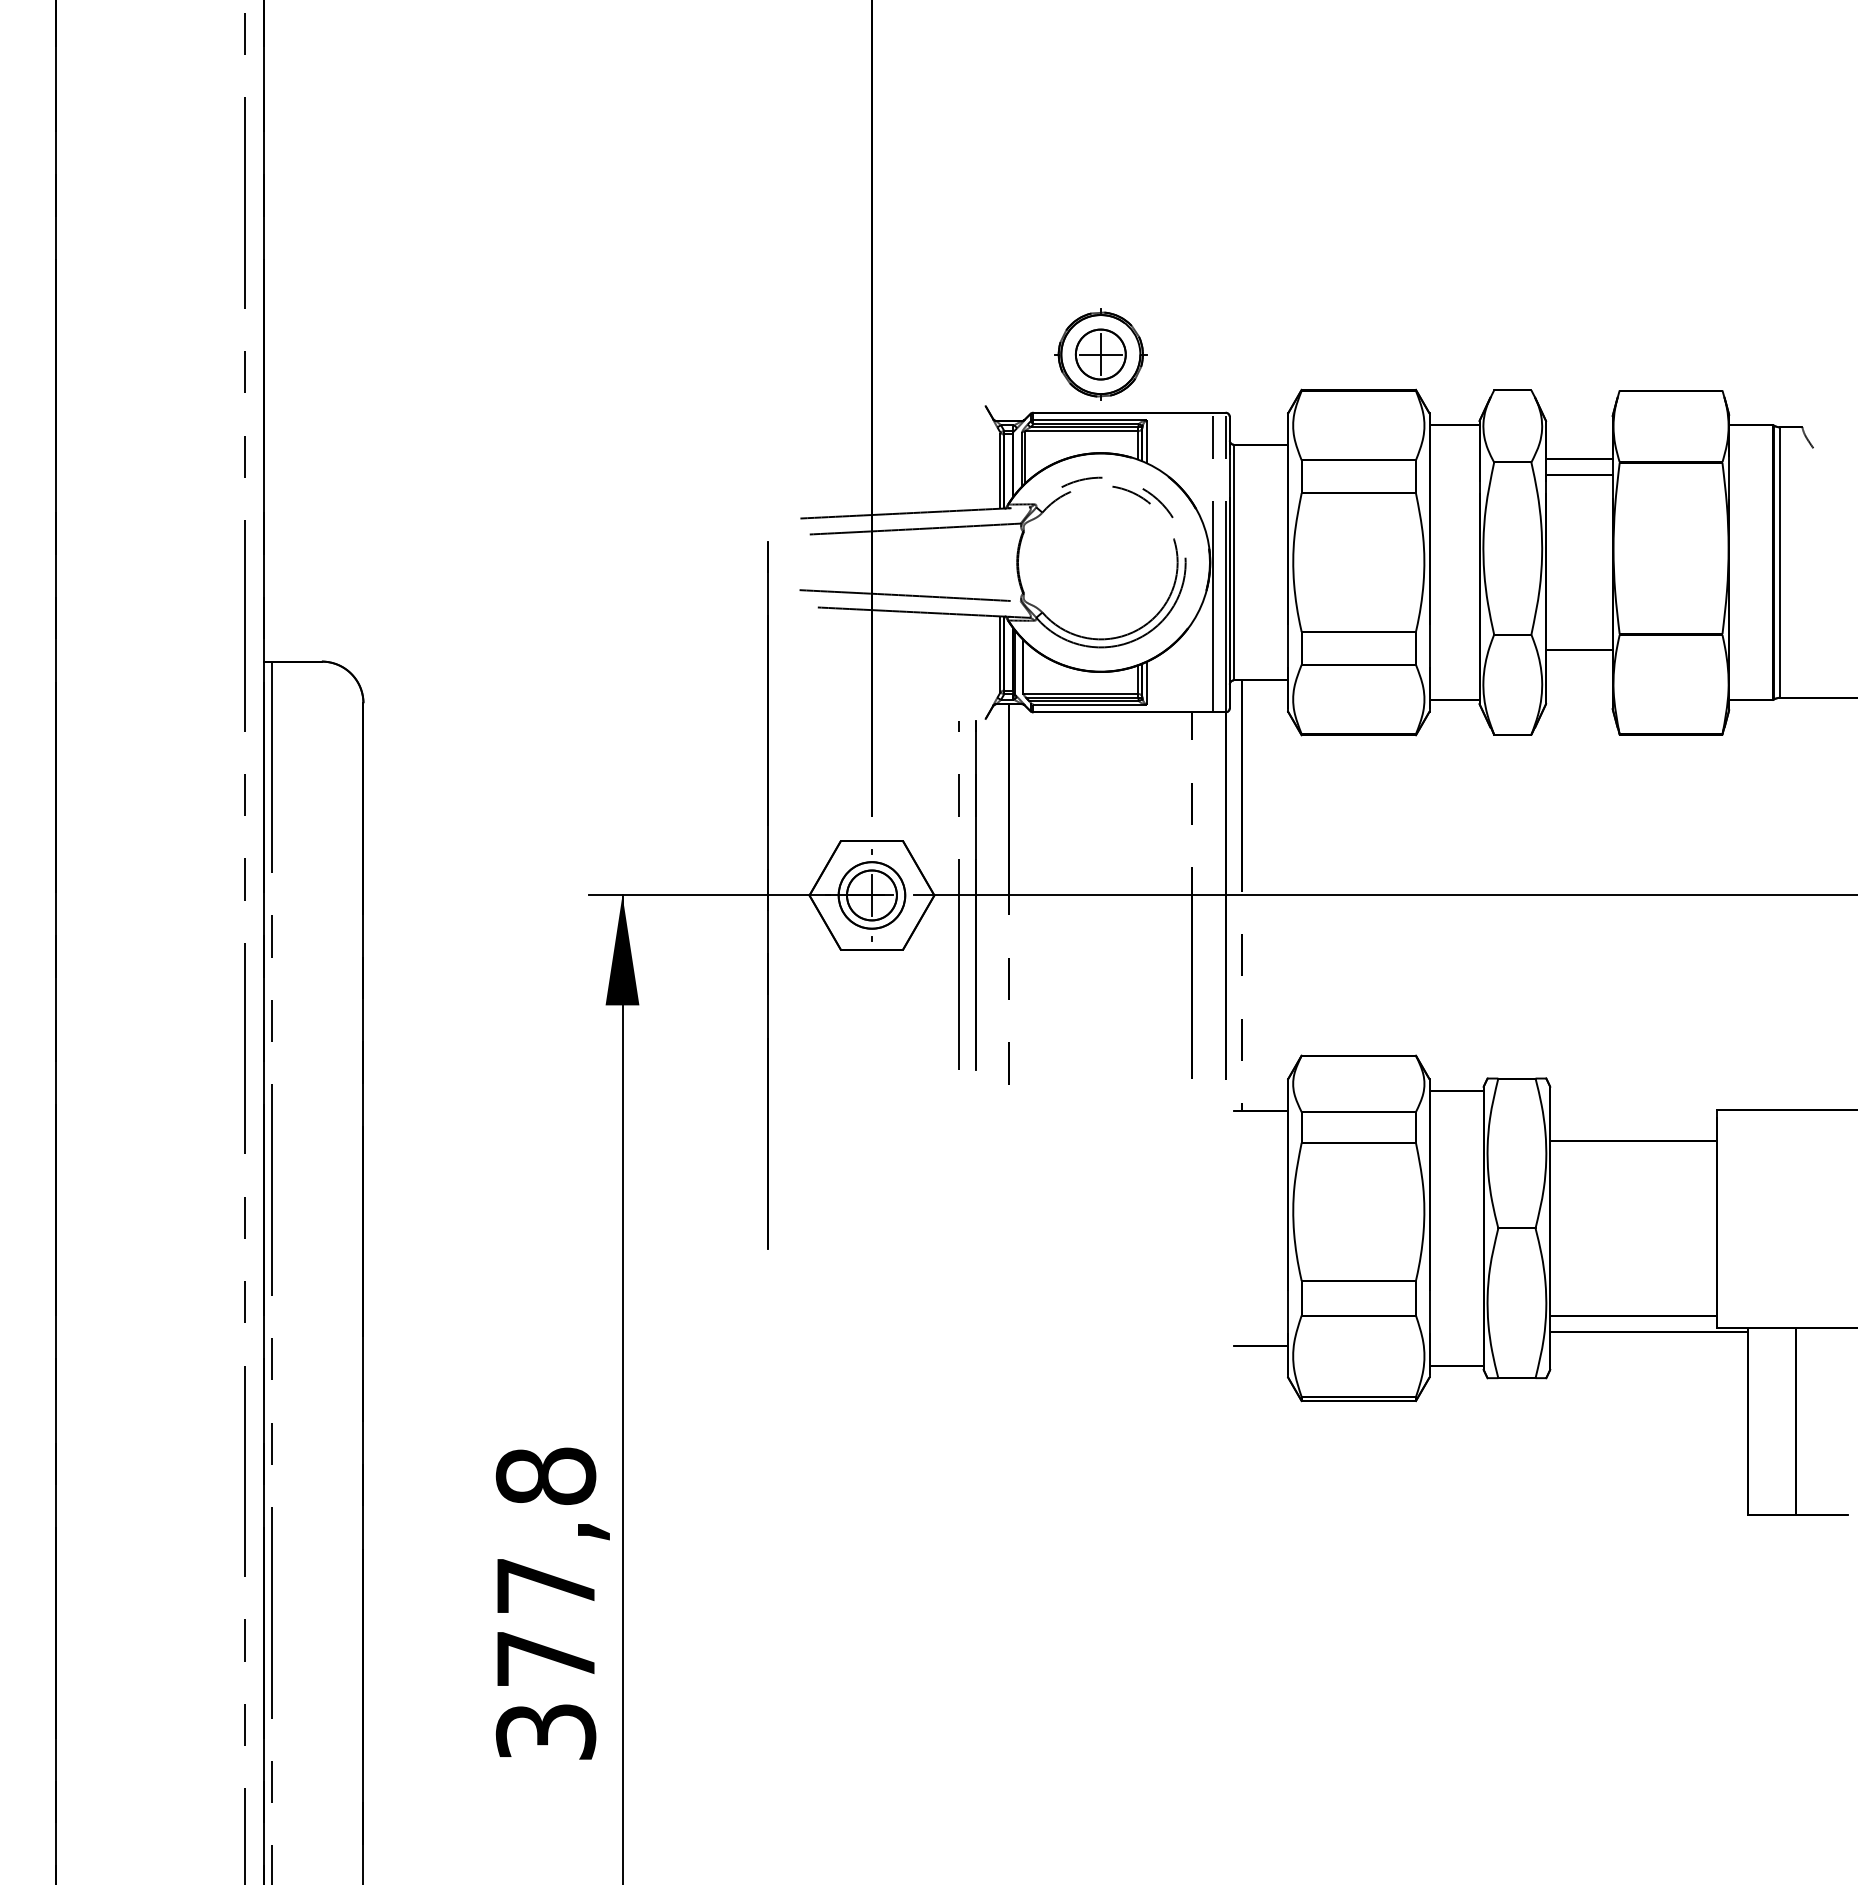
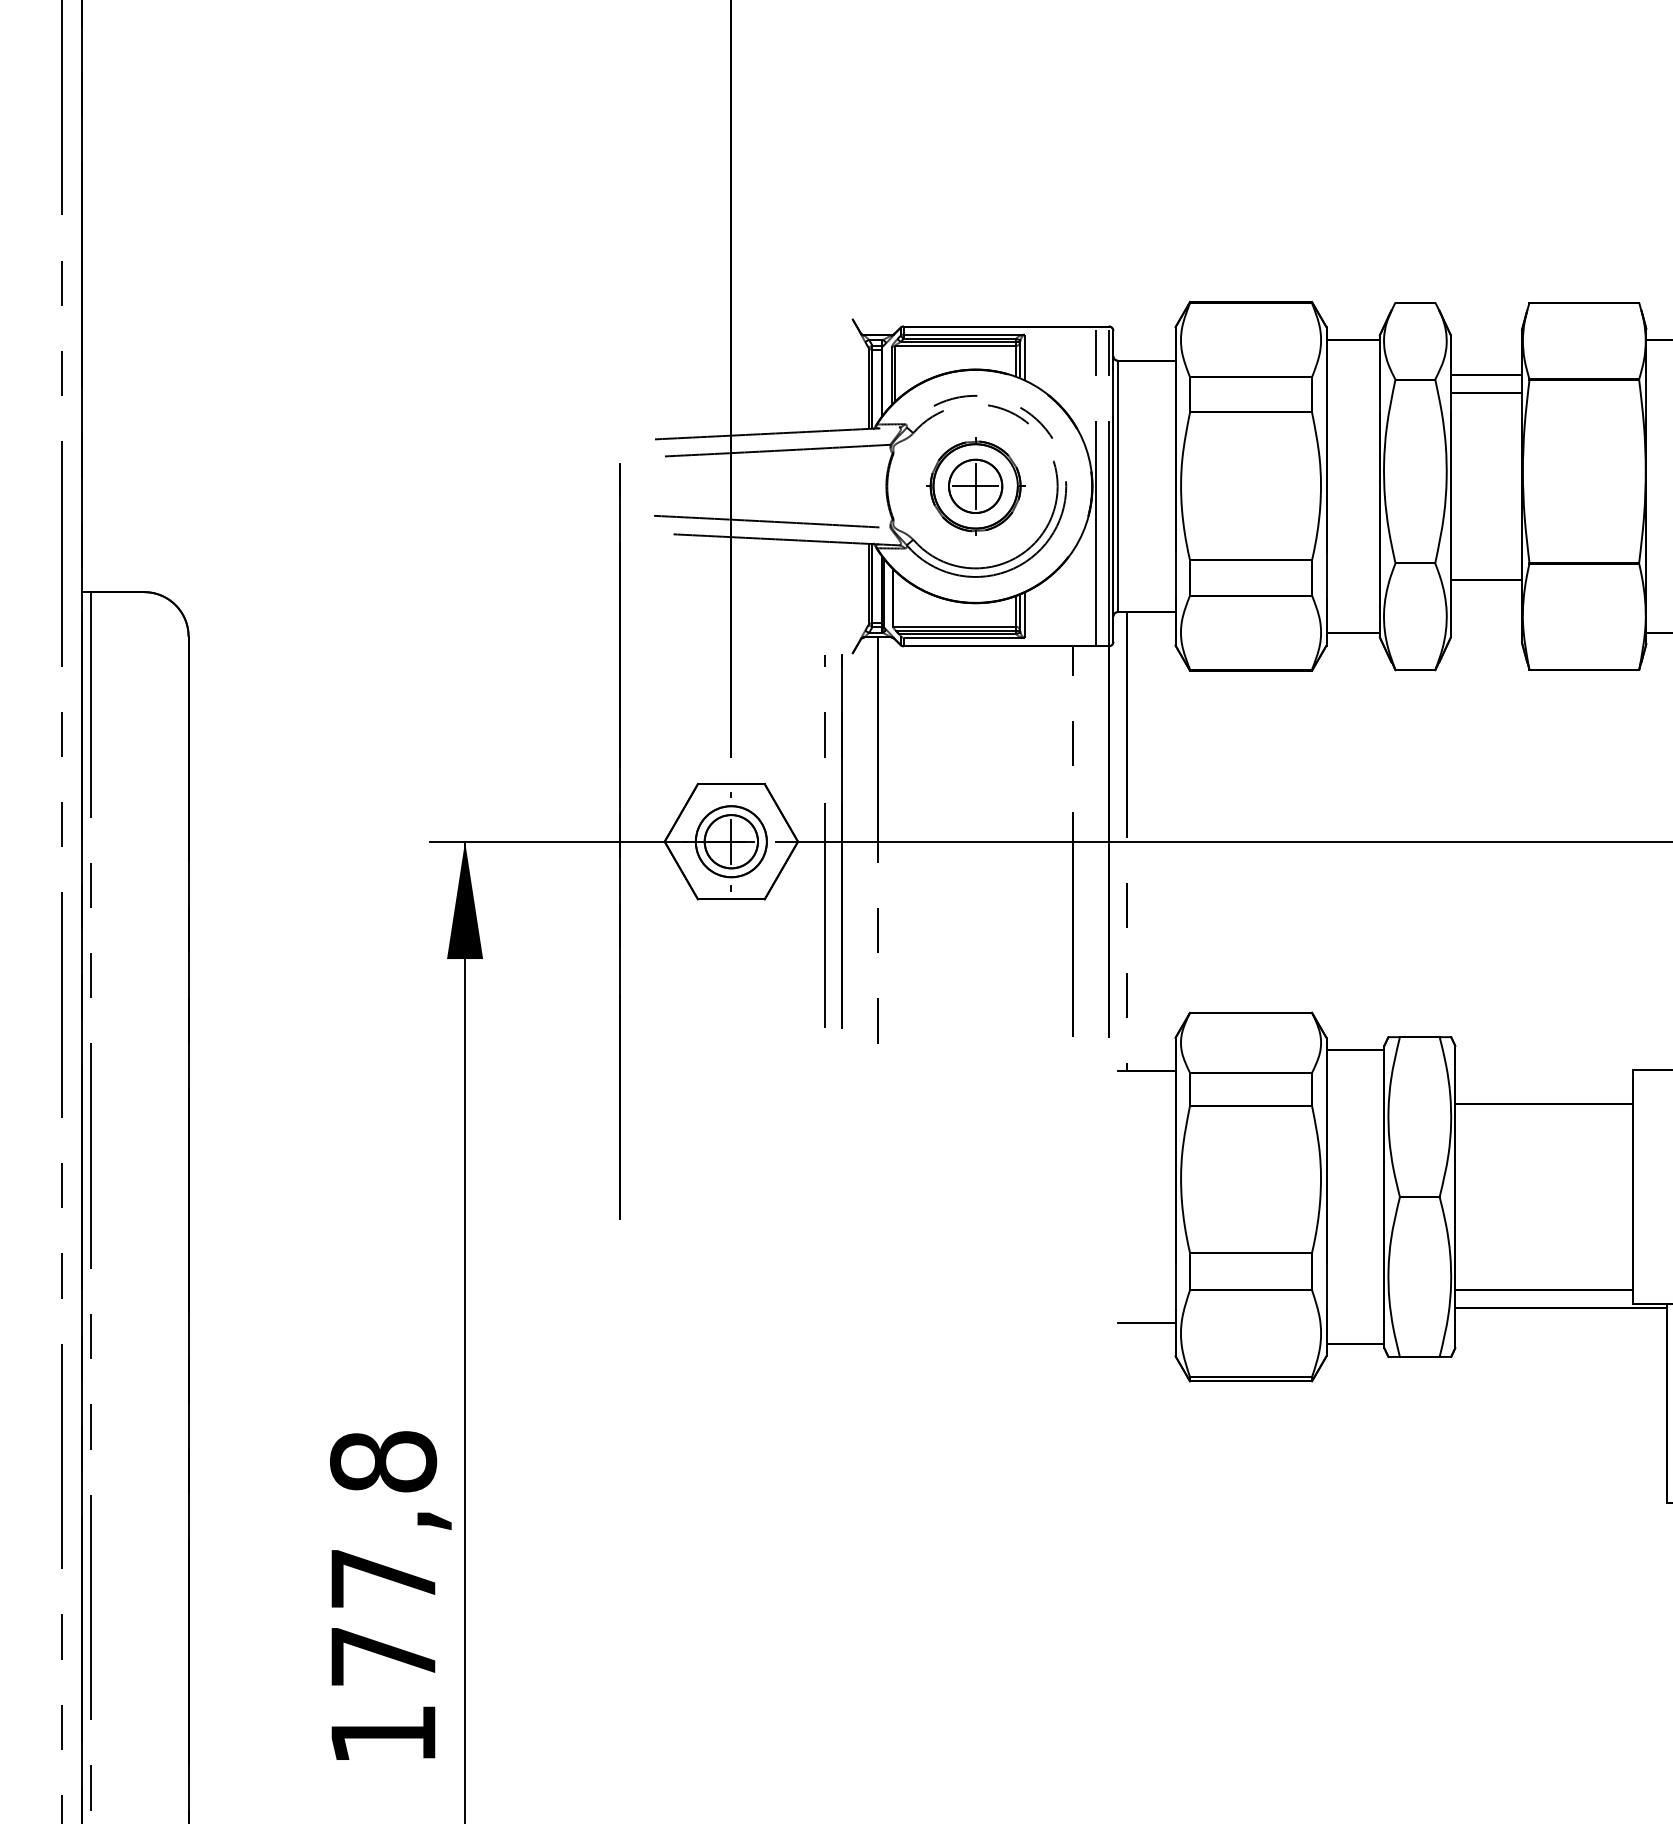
part: (1100, 354) -> (975, 486), moved
text: (545, 1731) -> (382, 1734), 377,8 -> 177,8

